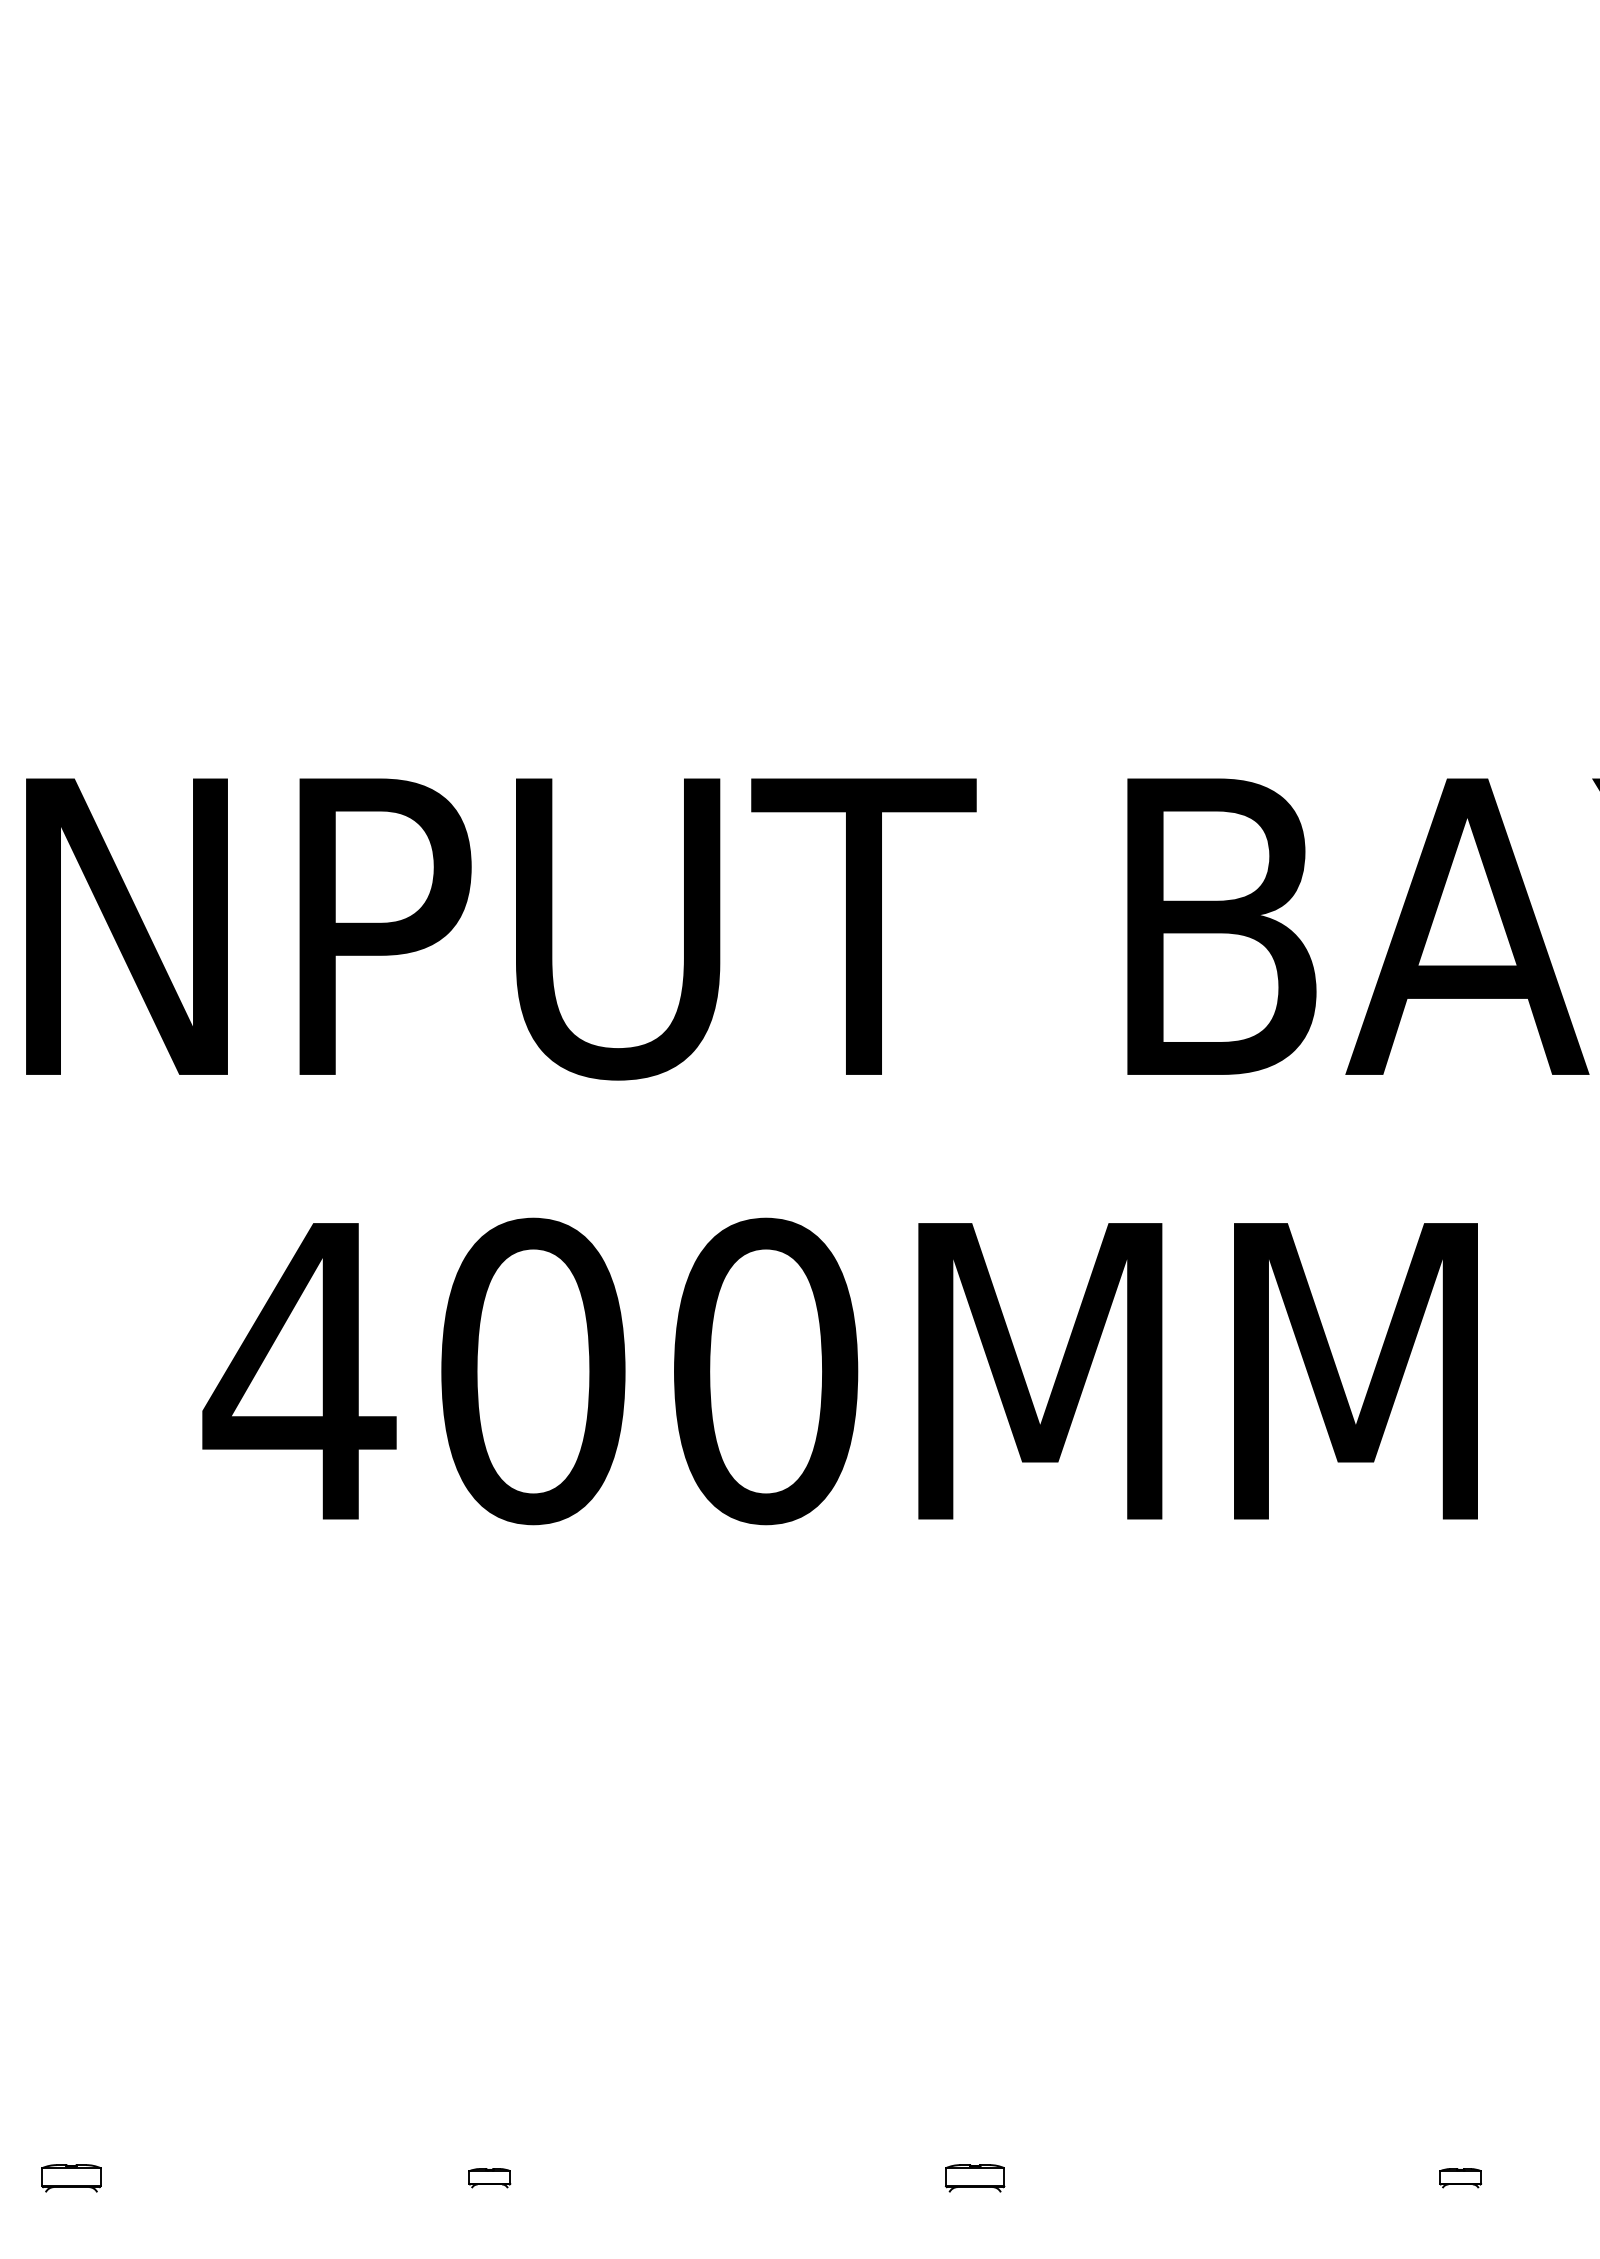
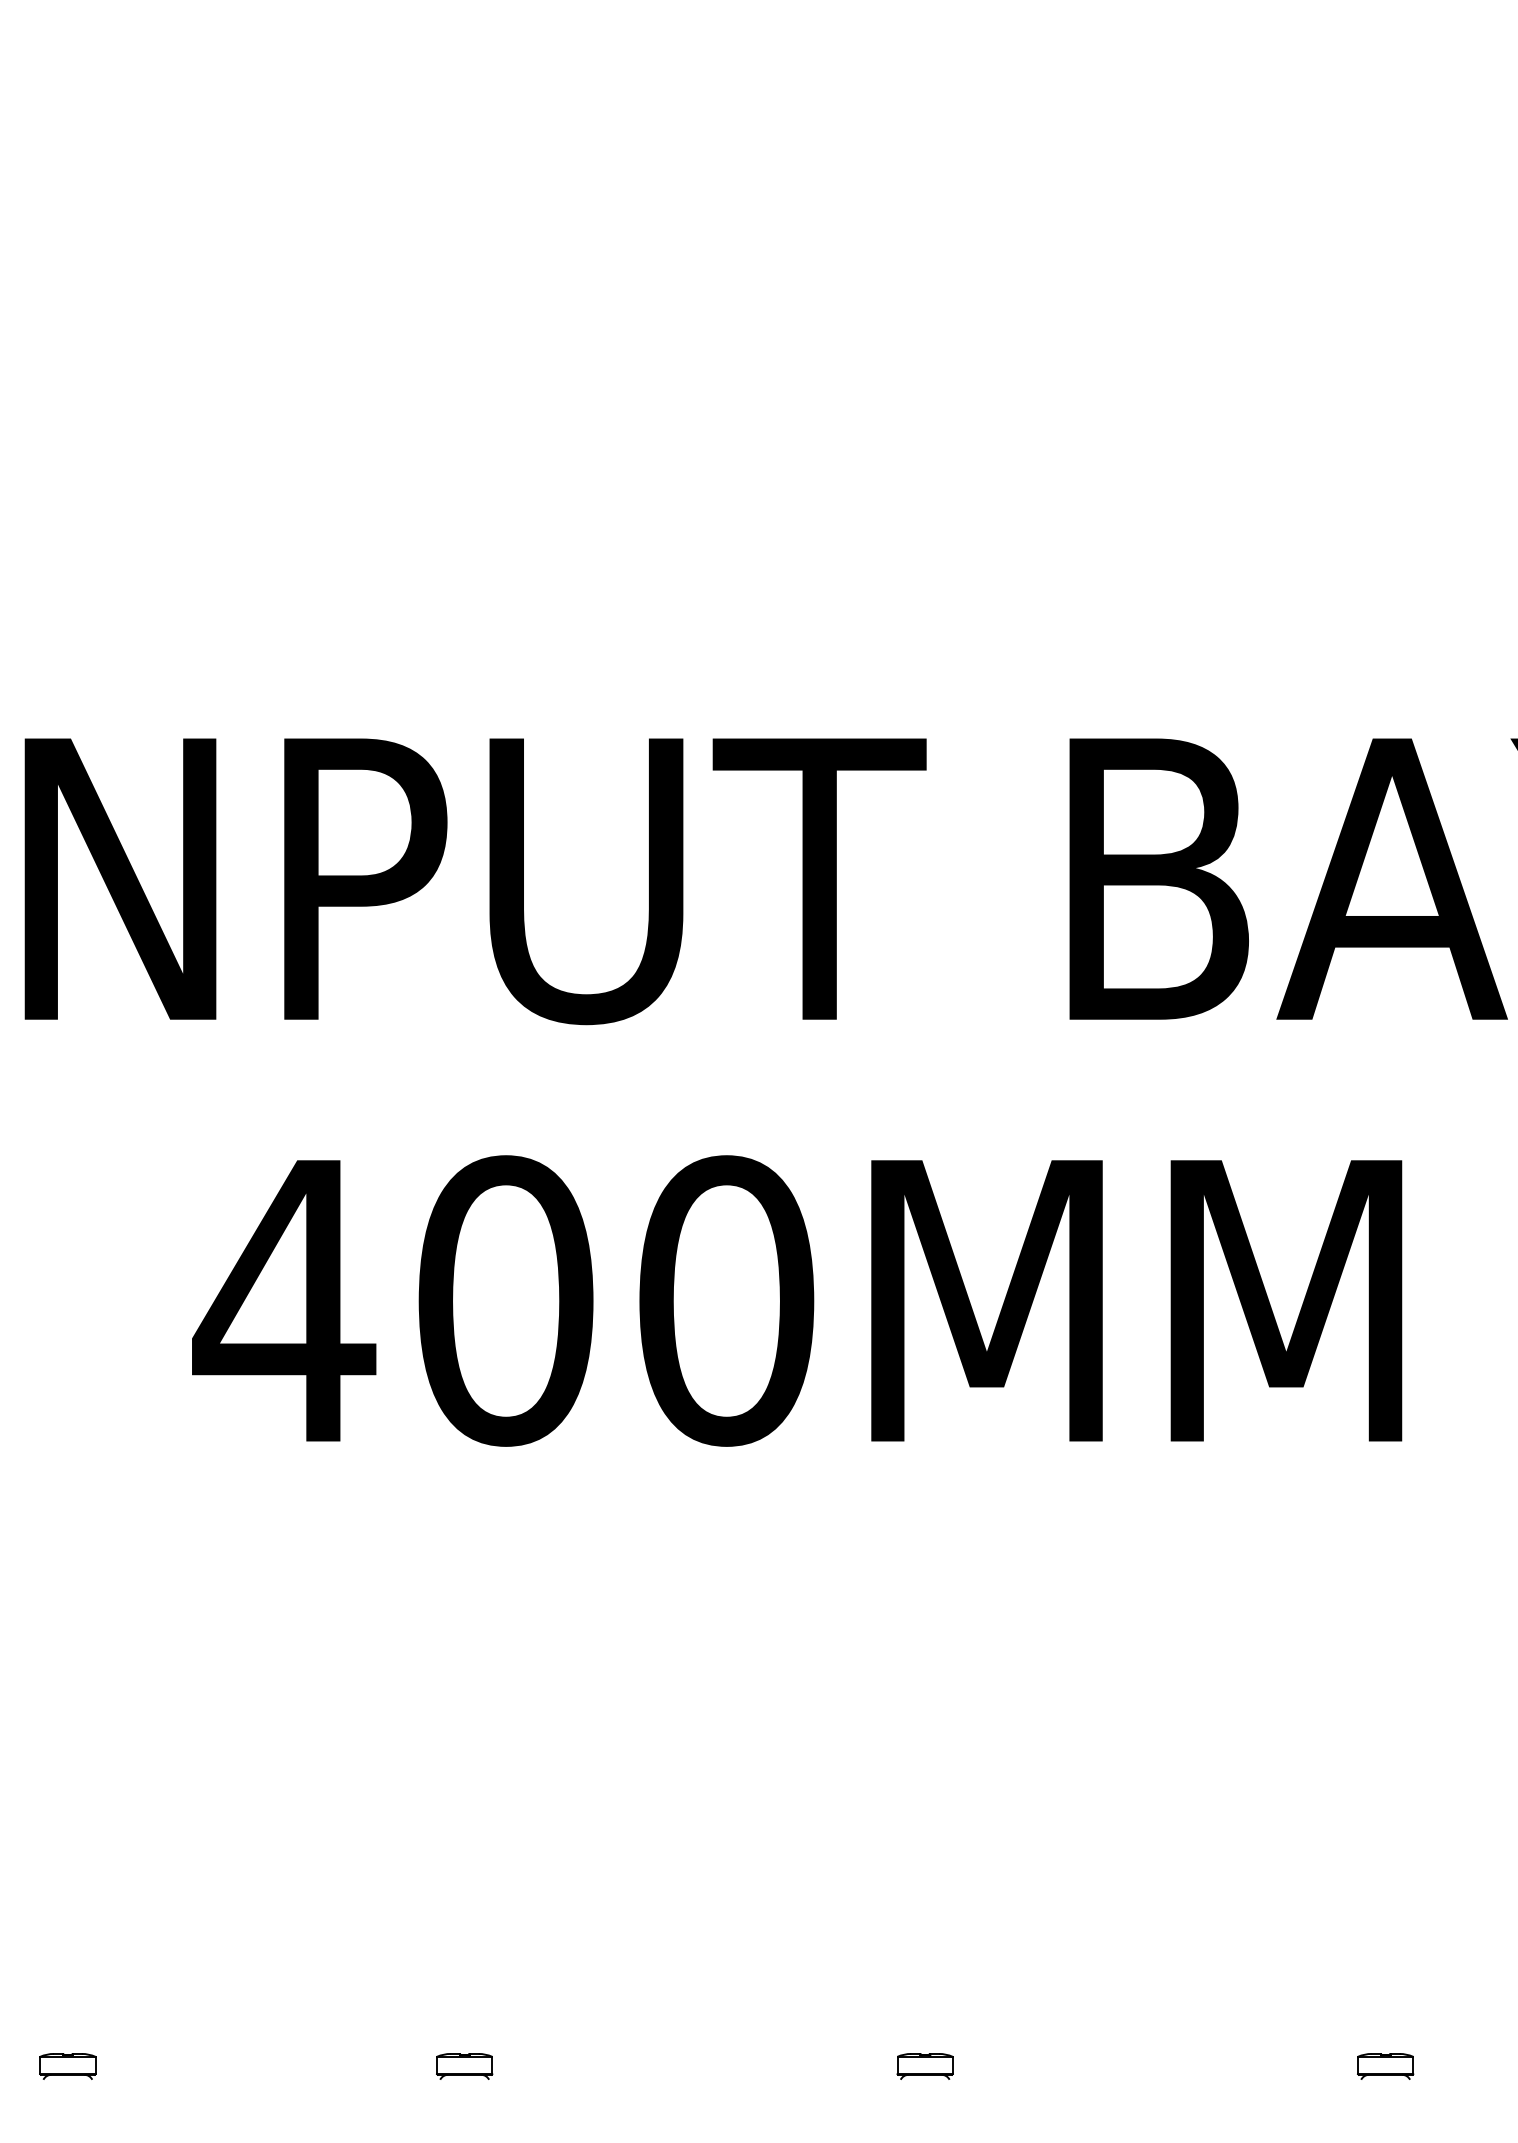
part: (489, 2178) -> (464, 2066), size x1.43
part: (1460, 2178) -> (1385, 2066), size x1.43

